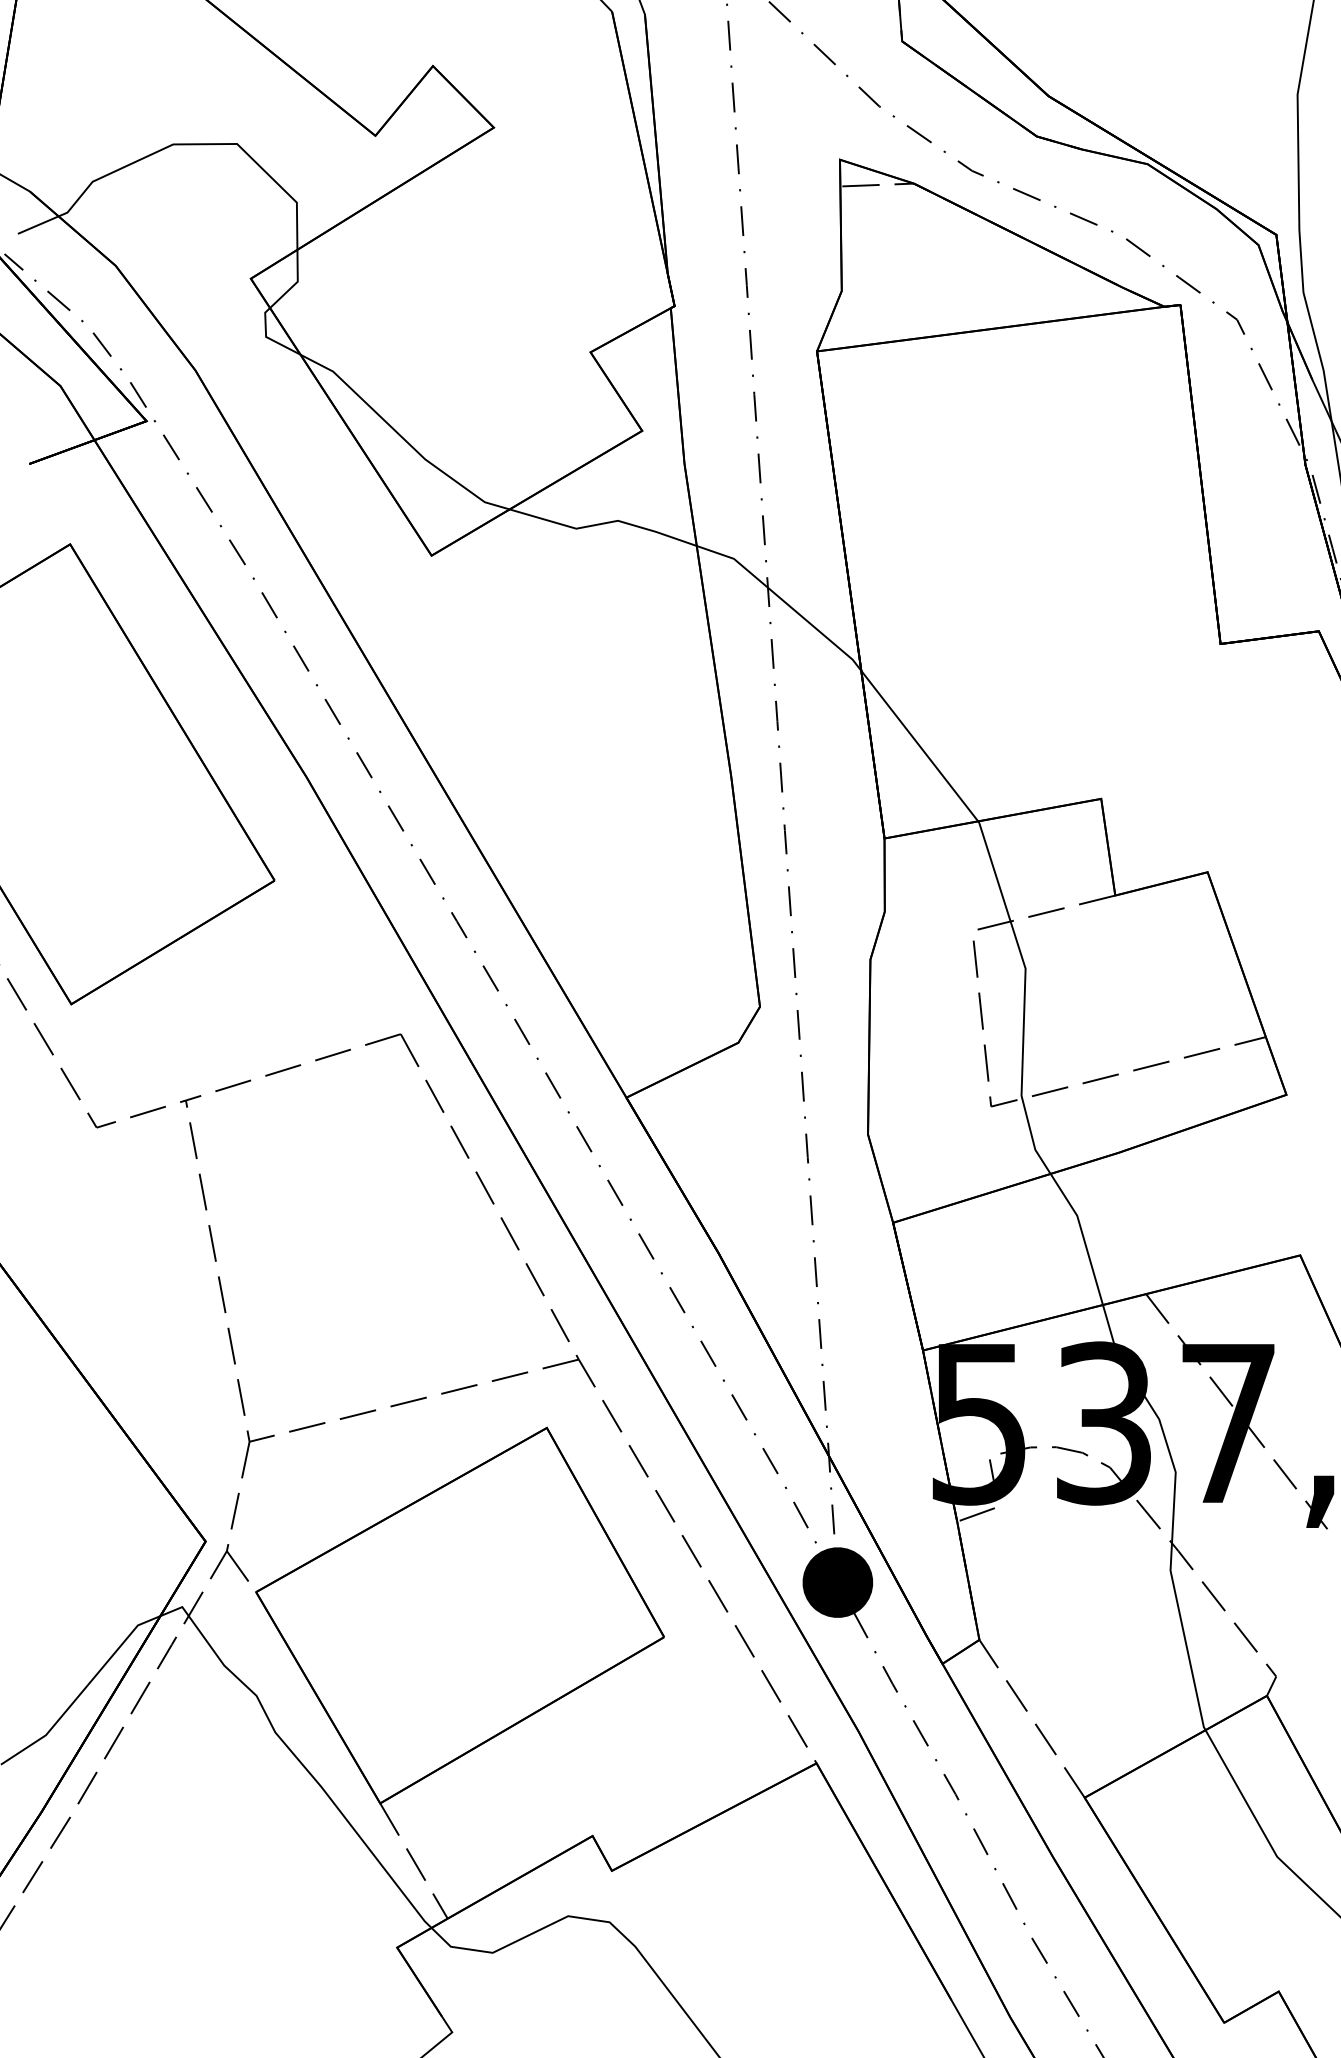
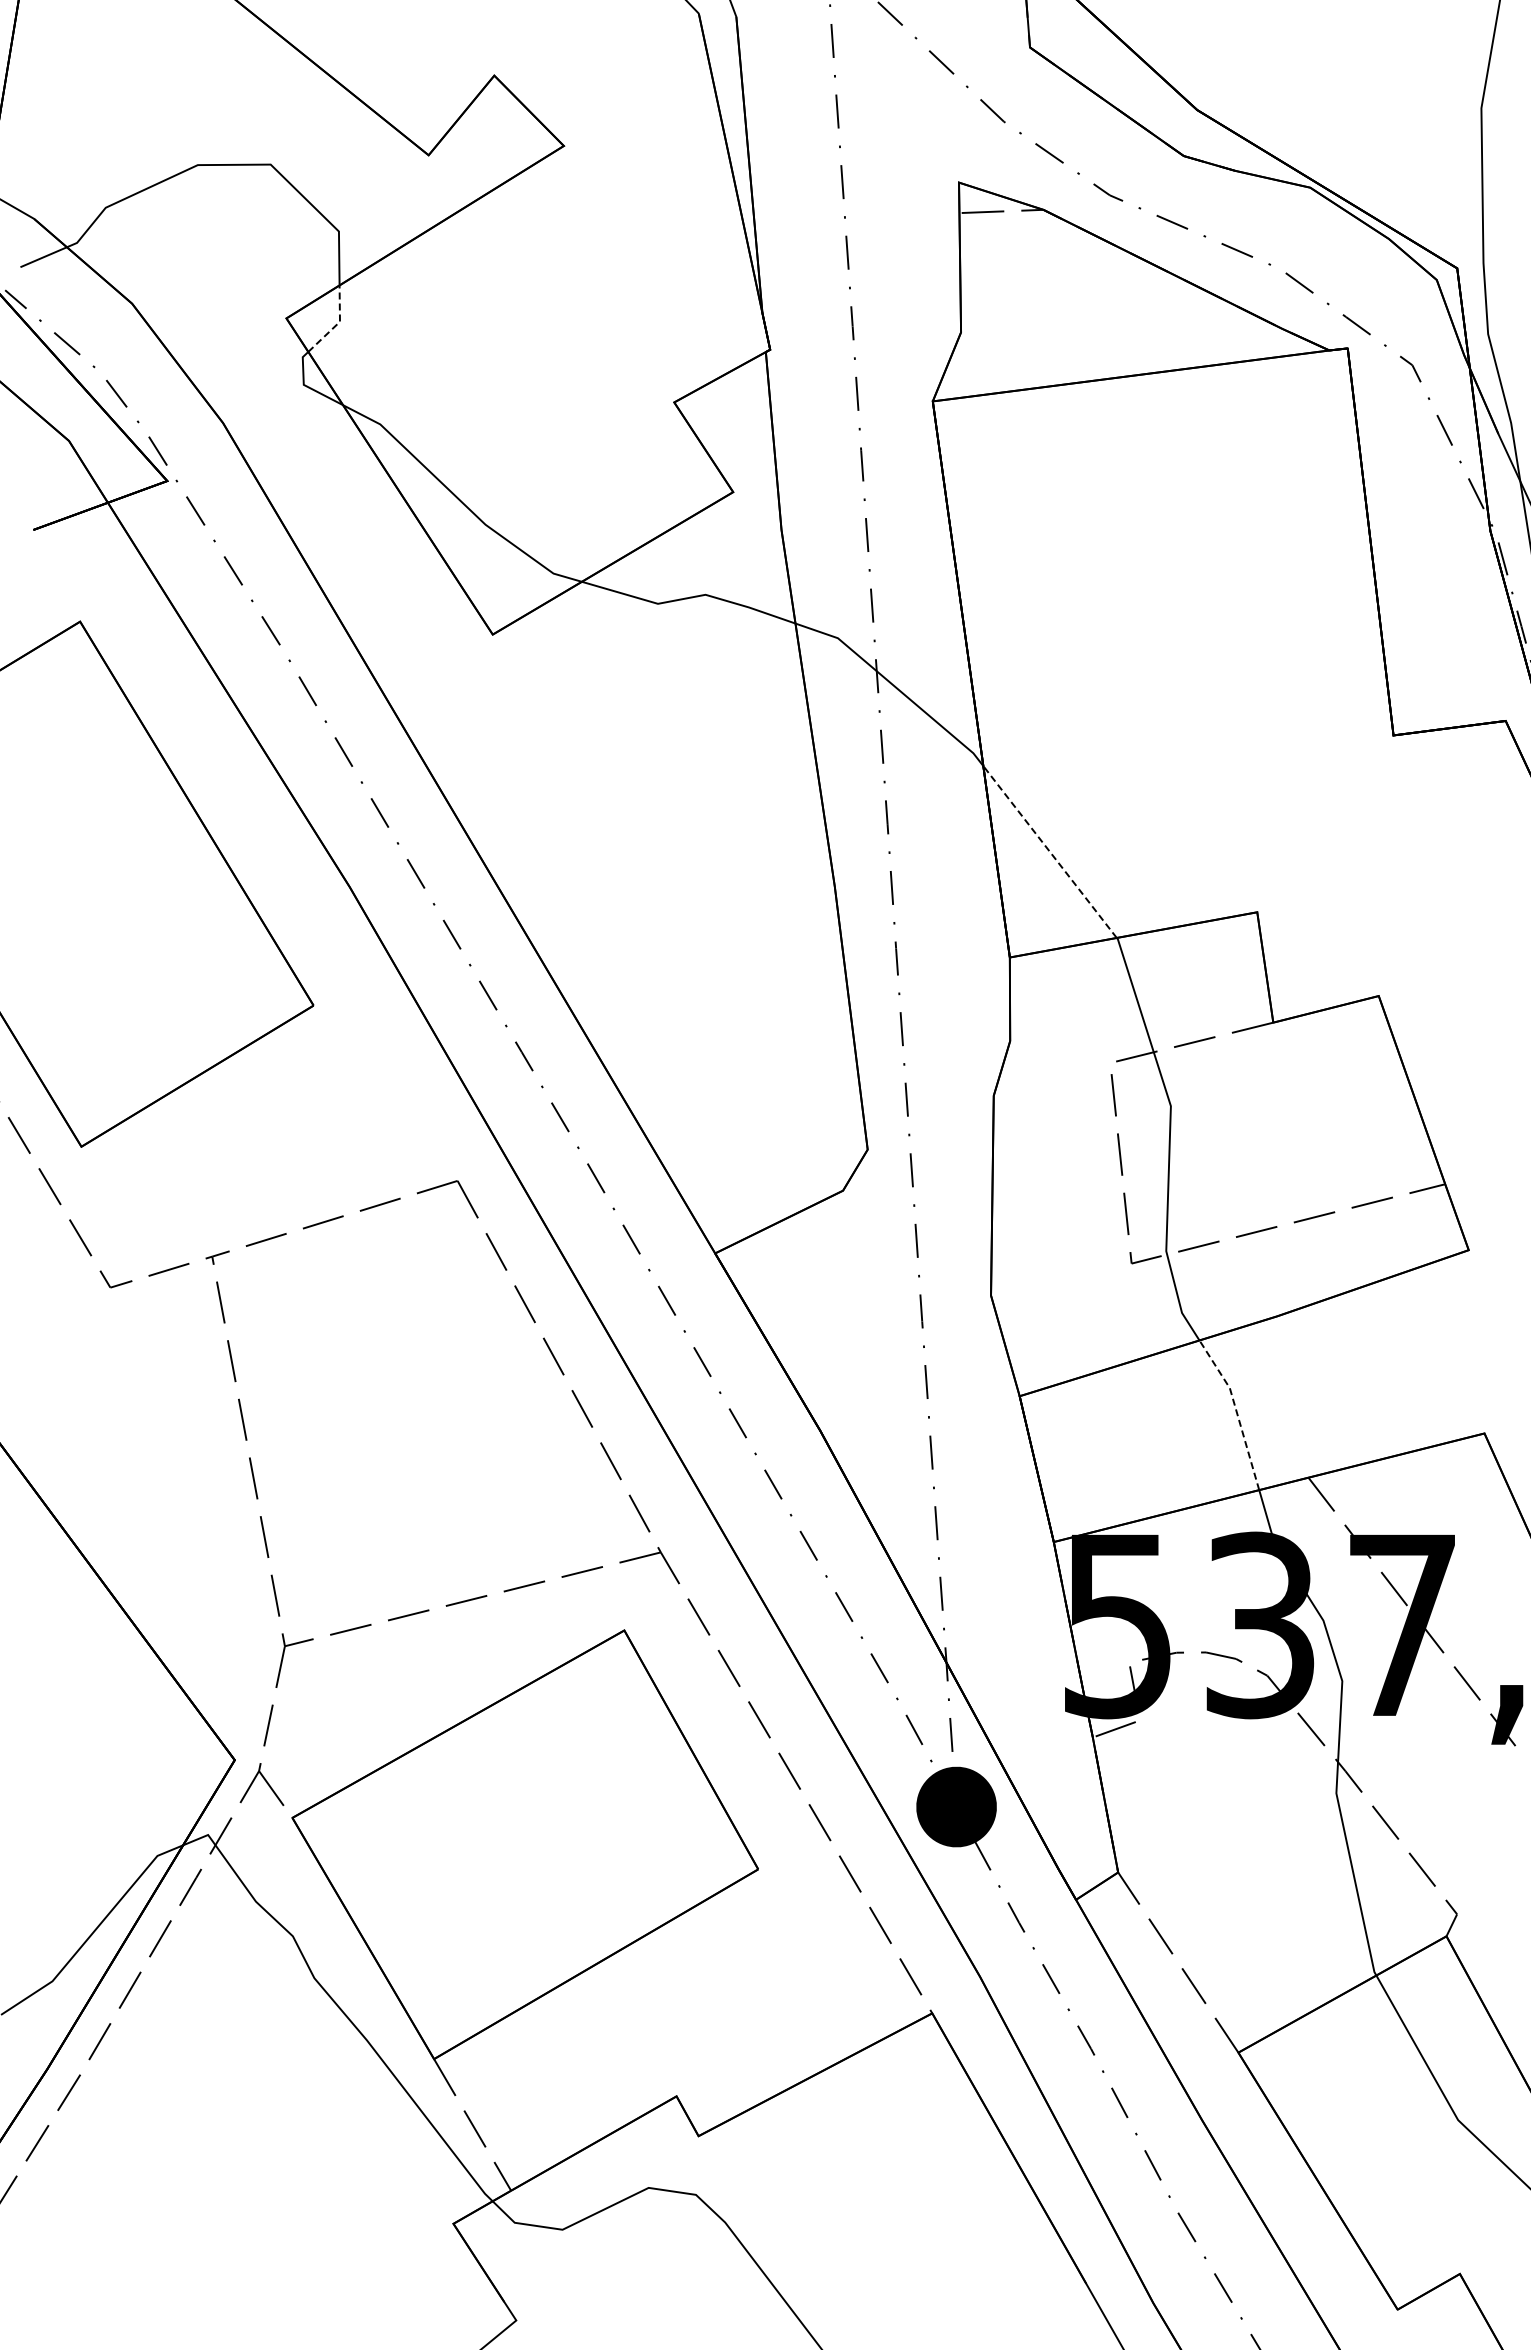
line: (295, 283) -> (337, 323), solid -> dashed
line: (920, 746) -> (1050, 852), solid -> dashed
line: (1083, 1236) -> (1236, 1411), solid -> dashed

